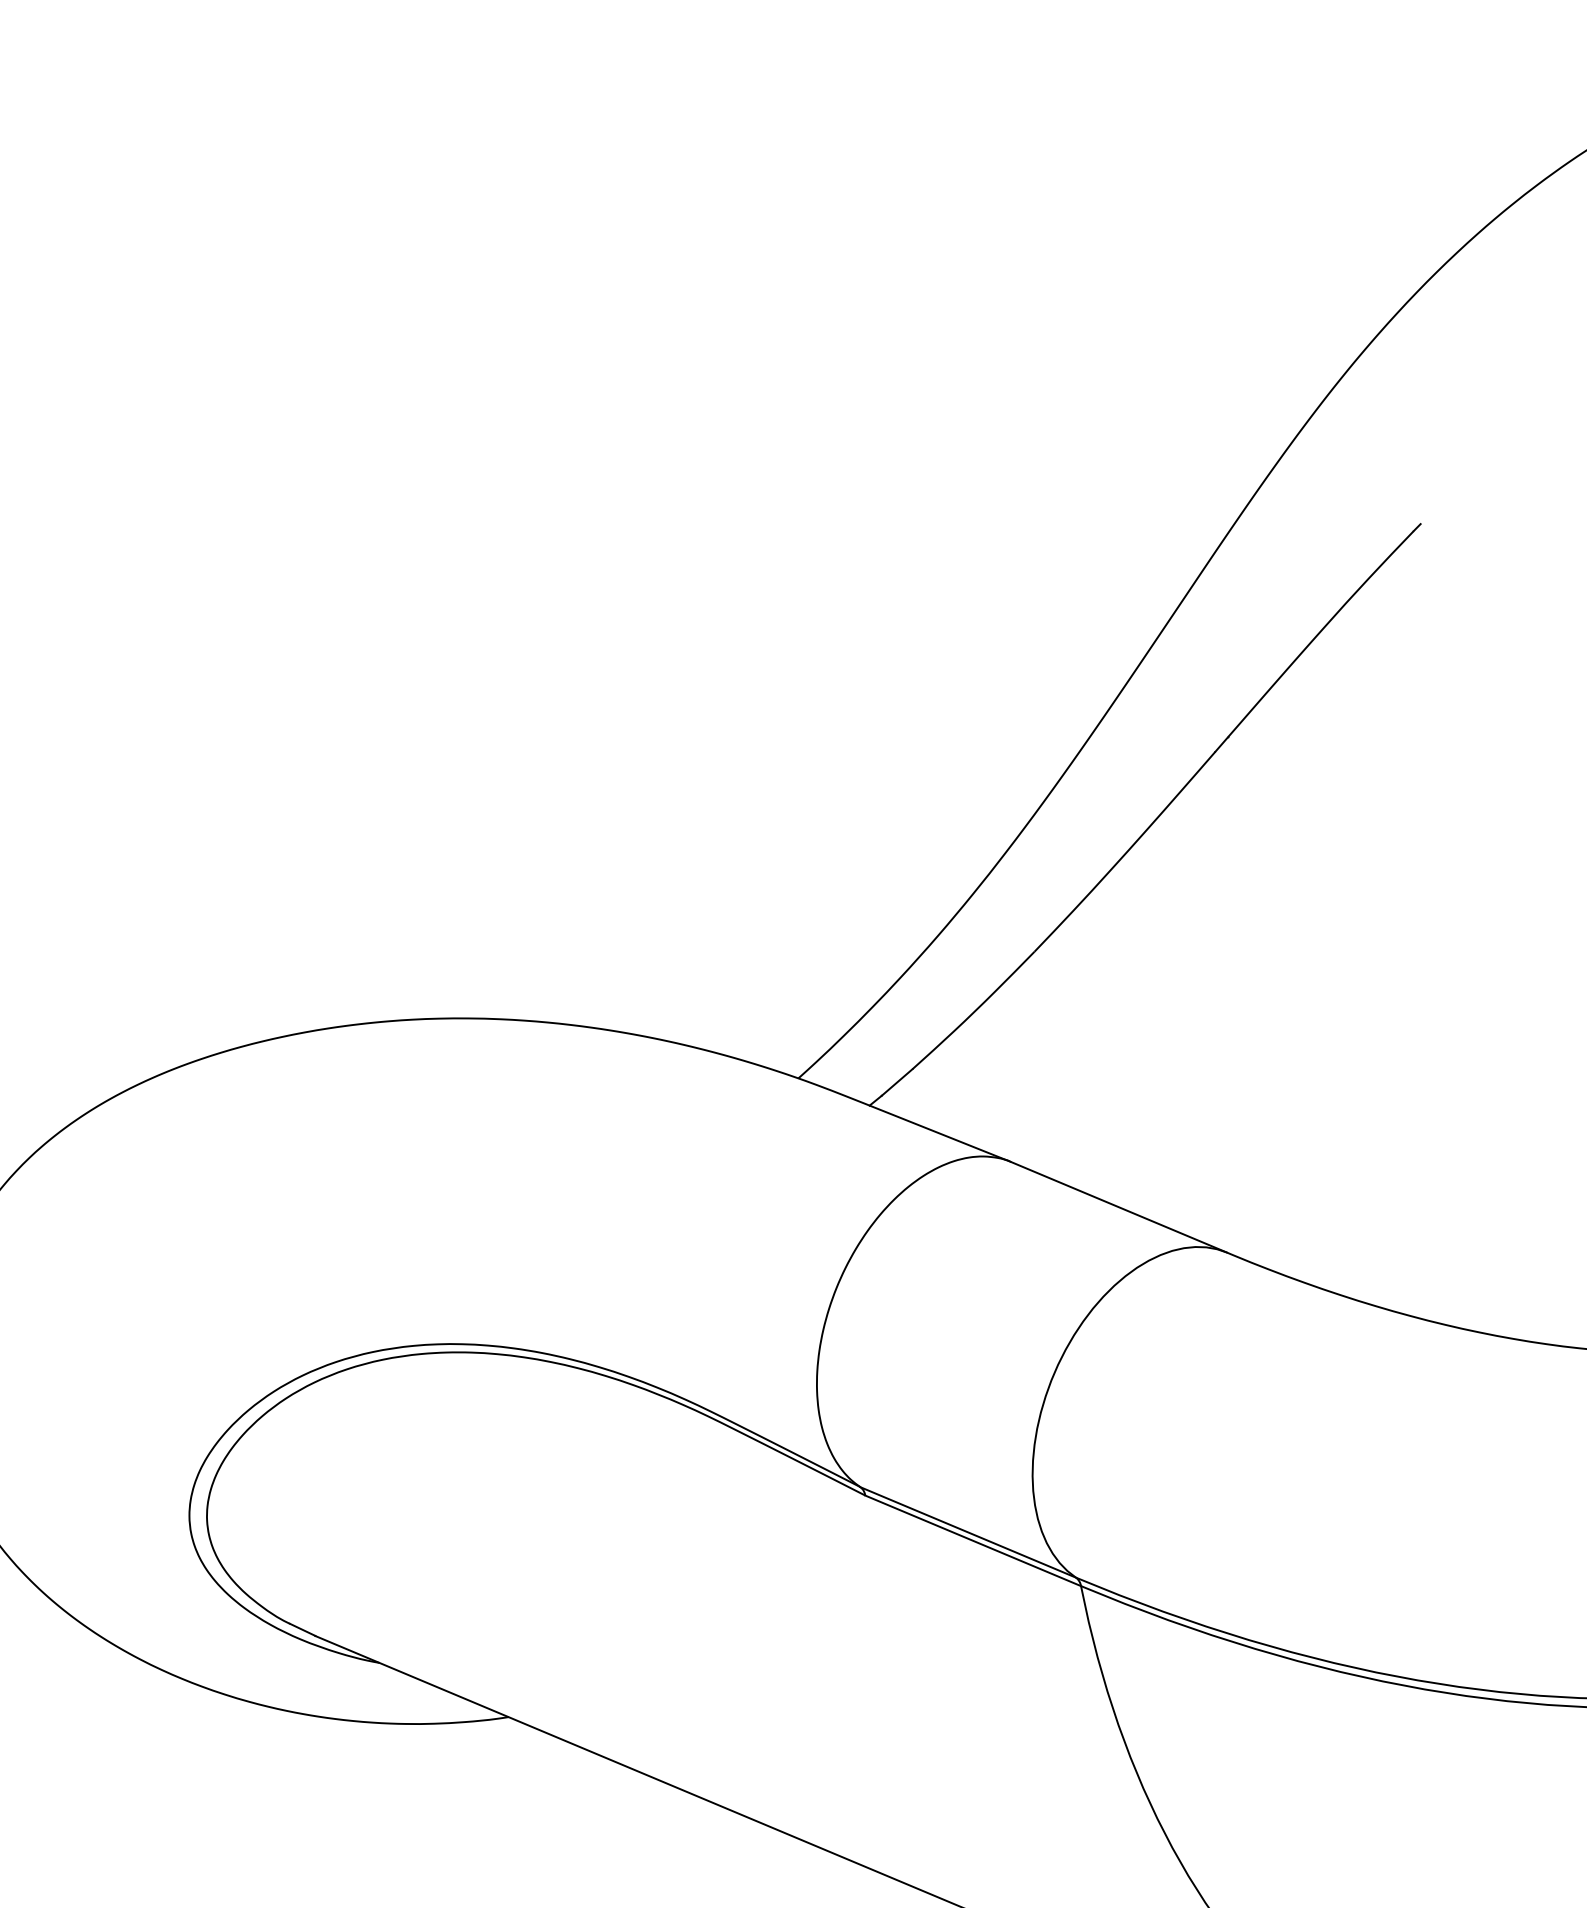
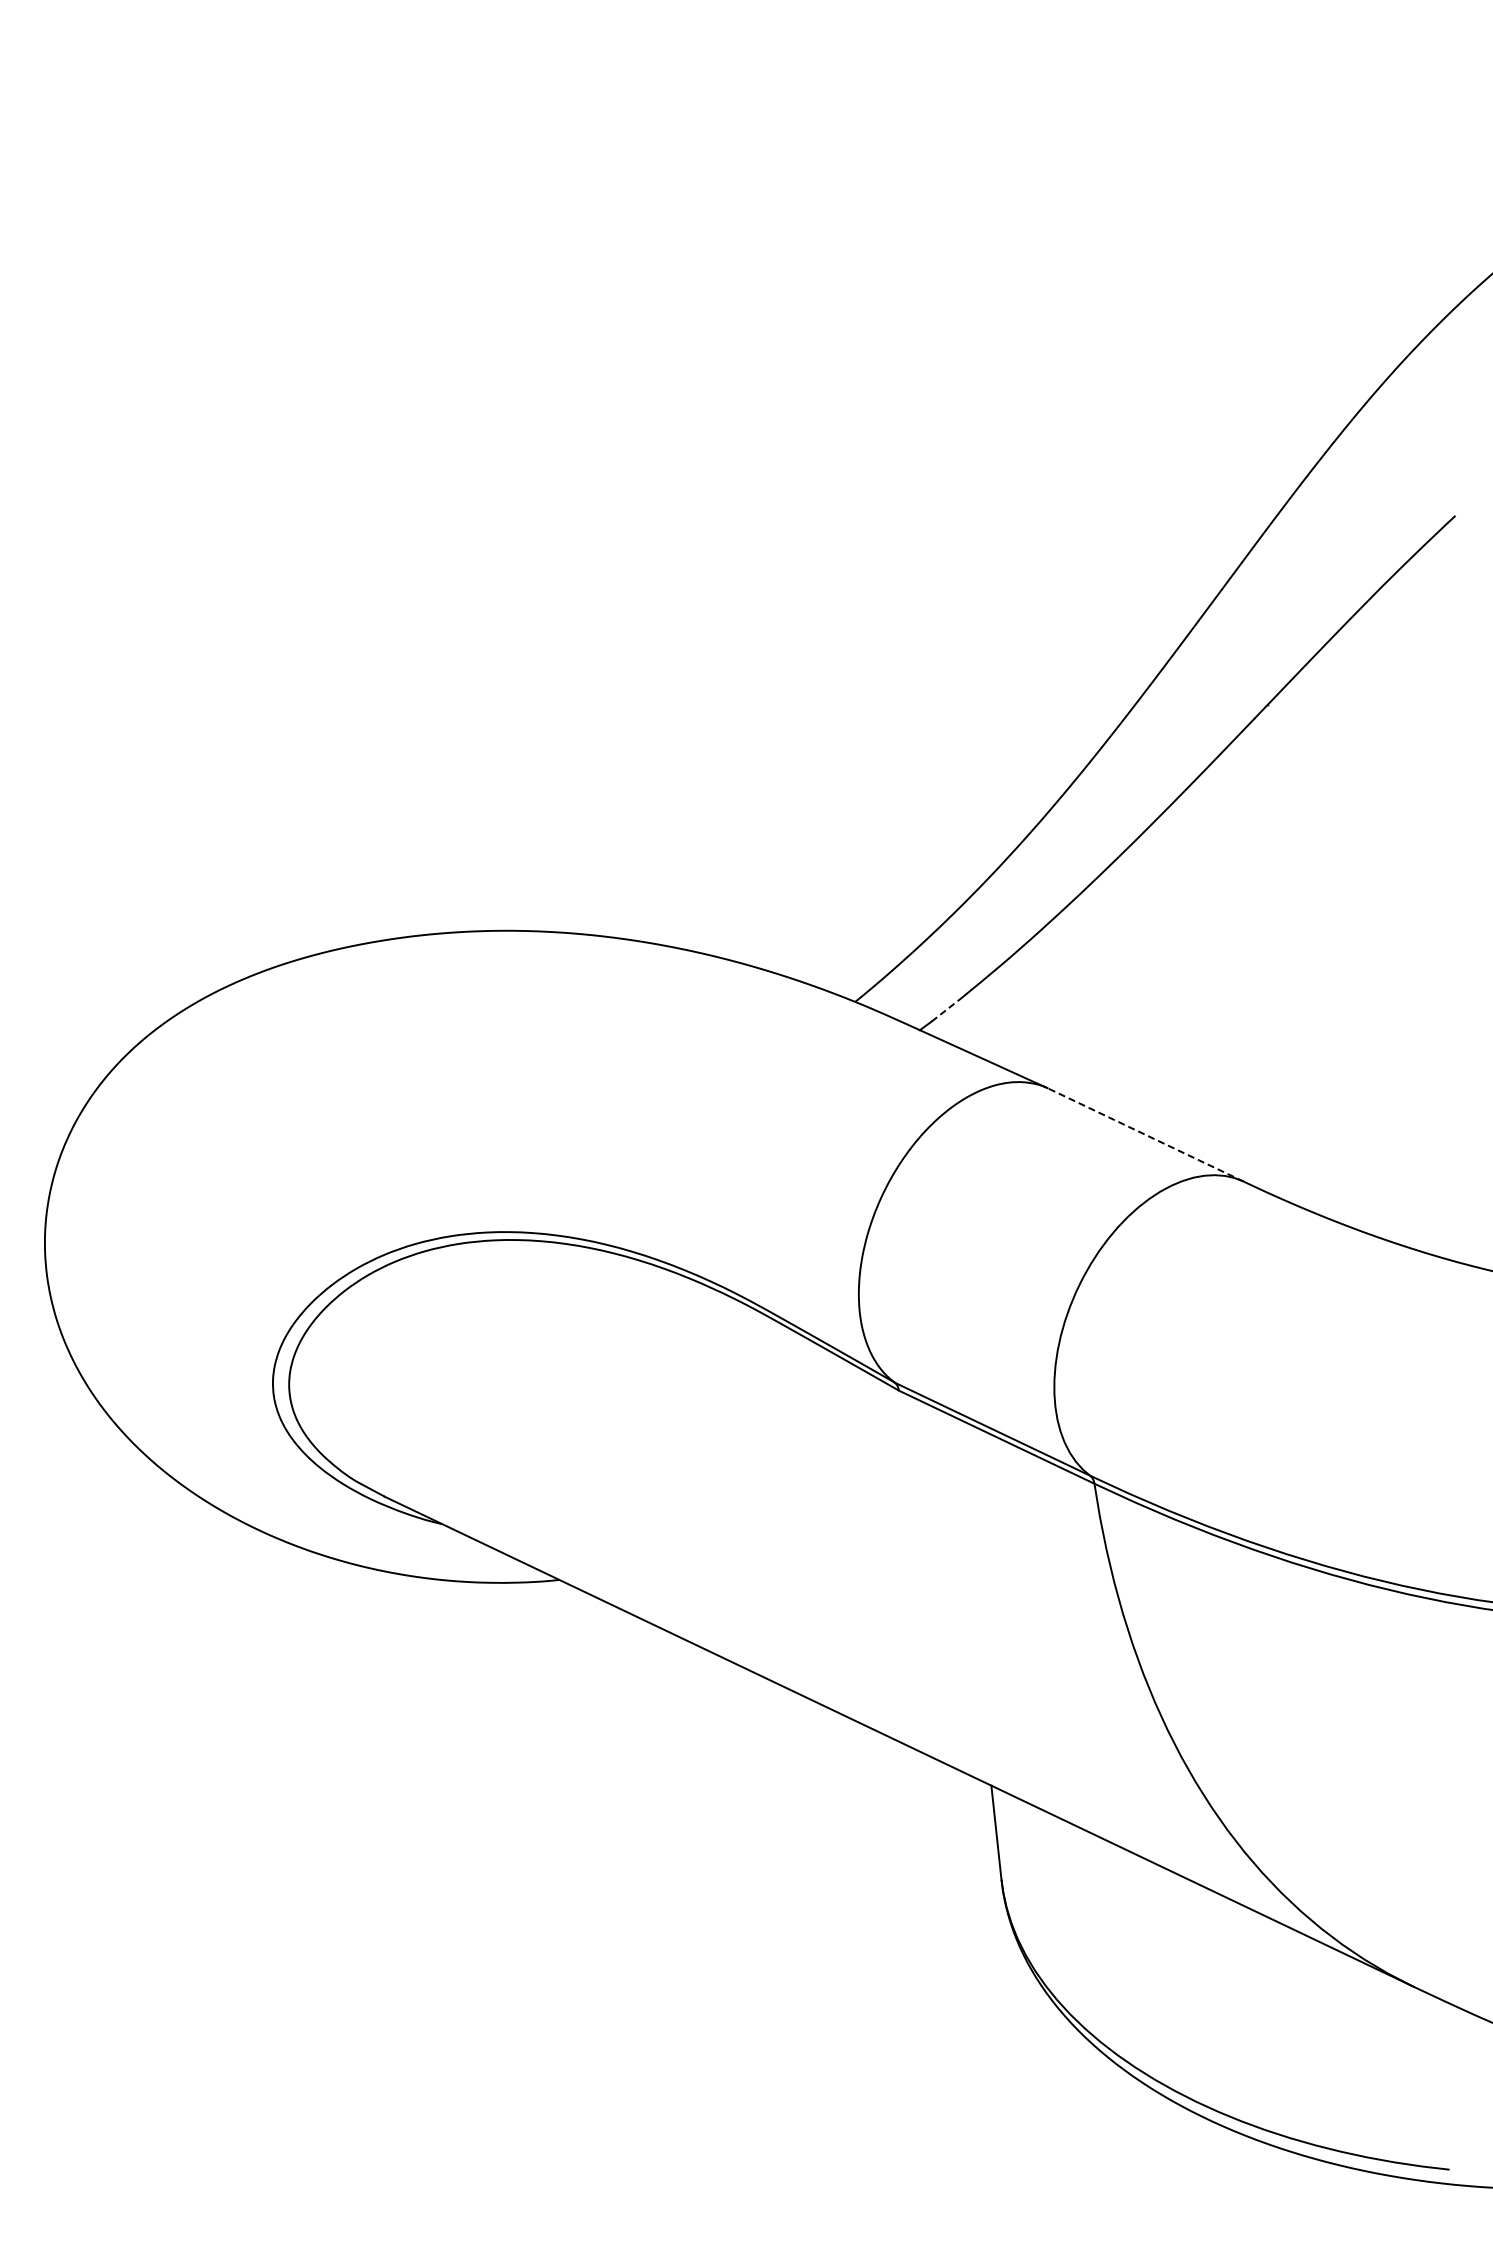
line: (897, 1083) -> (946, 1010), solid -> dashed
line: (1118, 1206) -> (1145, 1134), solid -> dashed

